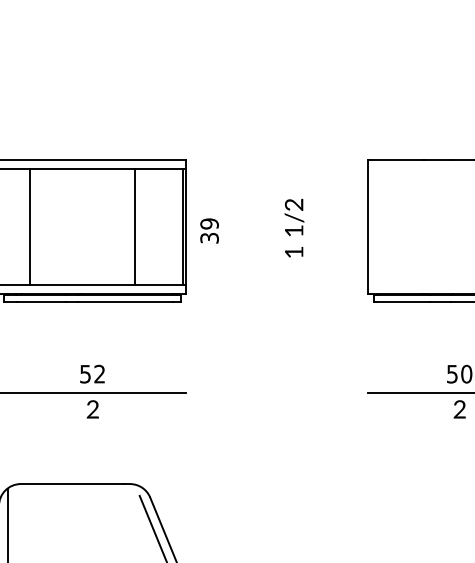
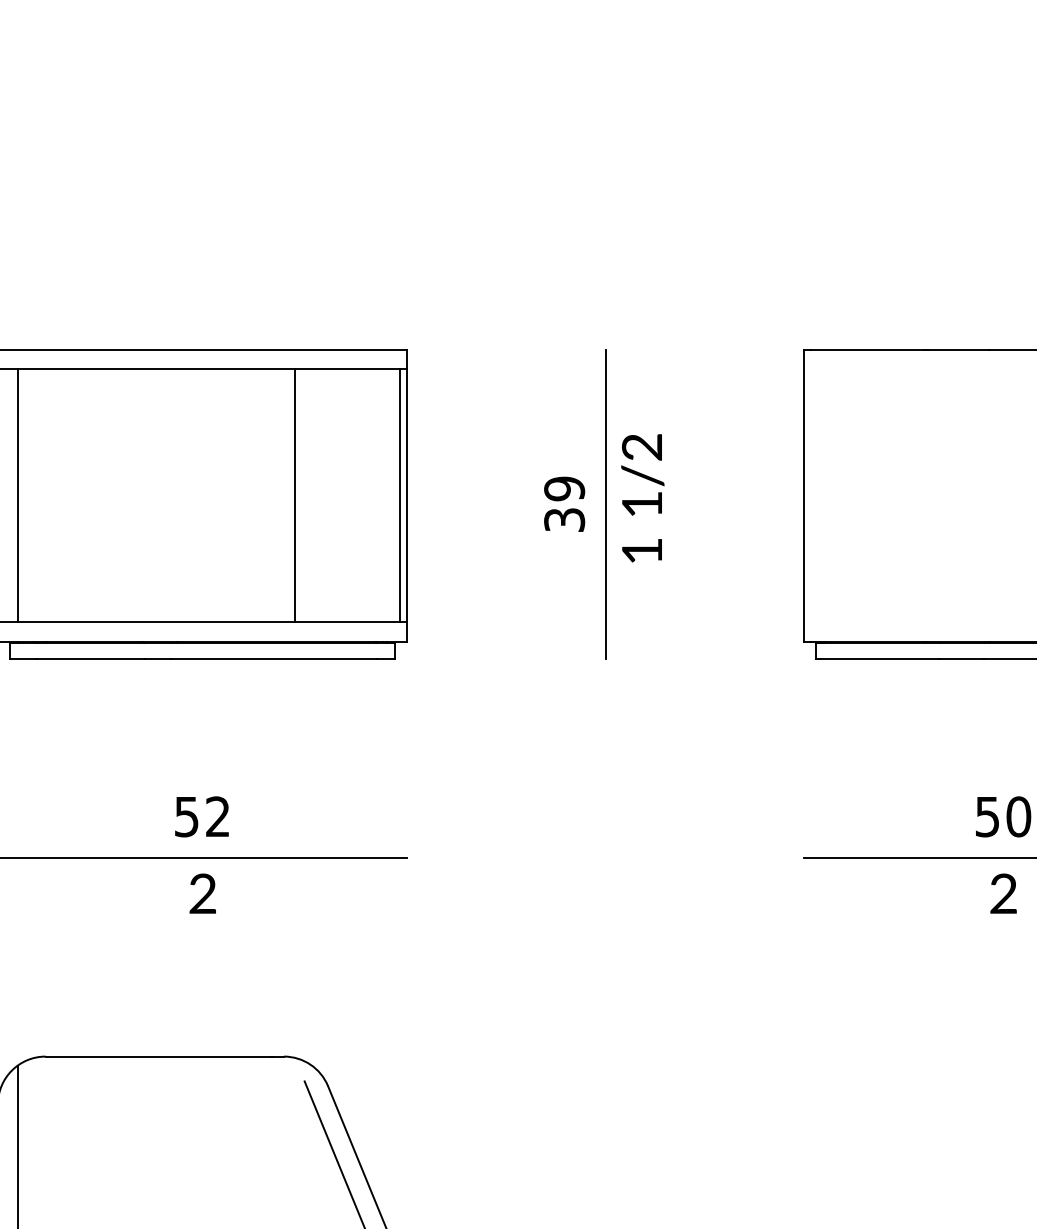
line: (30, 226) -> (18, 494), moved
text: (209, 230) -> (564, 503), moved
line: (277, 231) -> (605, 505), added

